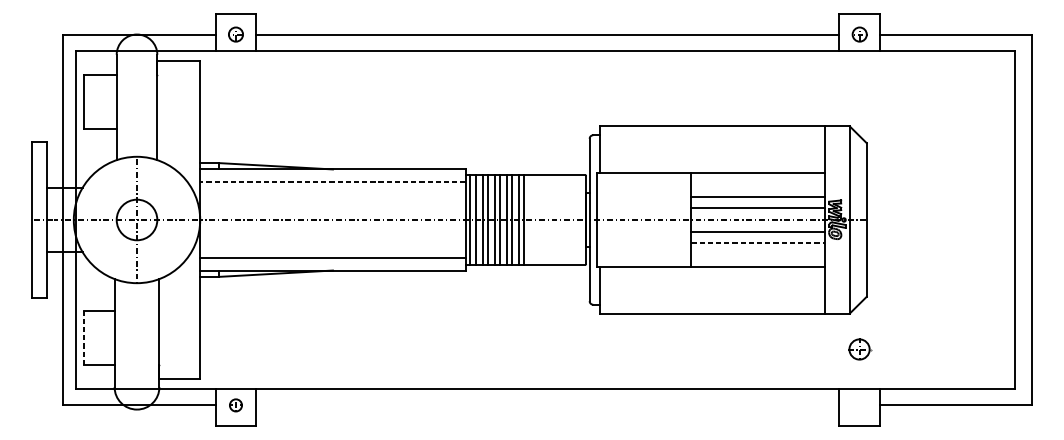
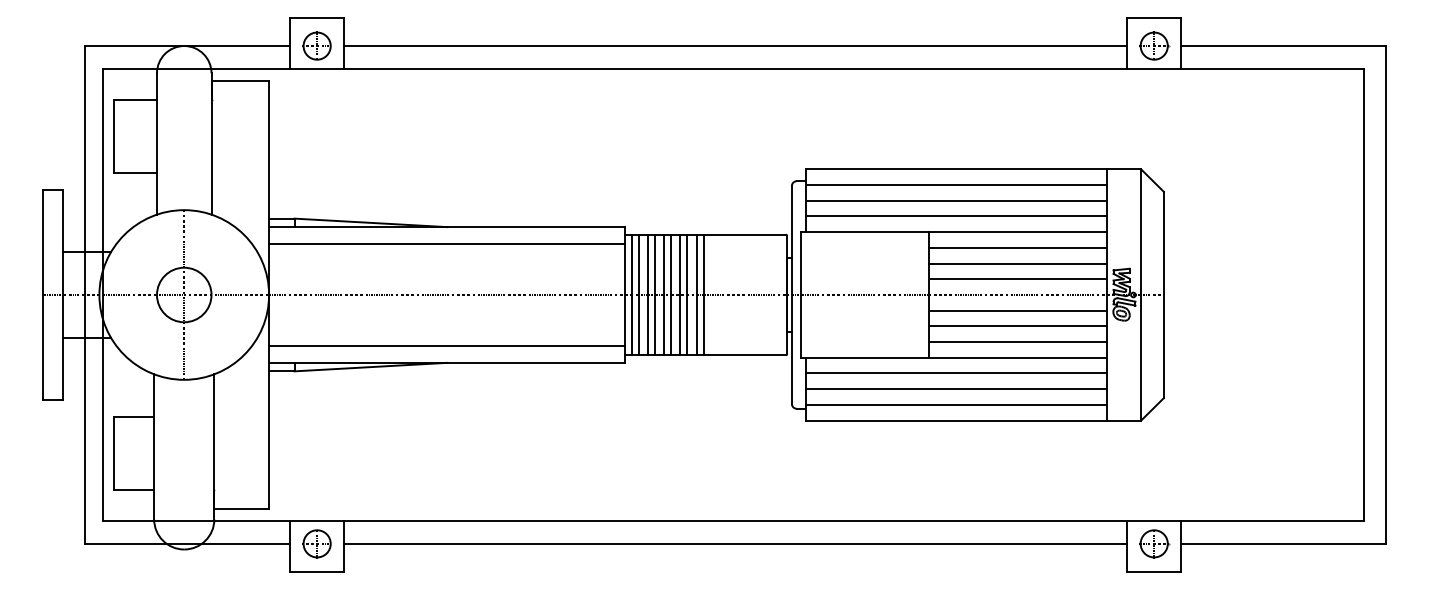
part: (235, 34) -> (316, 45), size x1.43
part: (859, 34) -> (1154, 45), size x1.43
line: (712, 138) -> (956, 185), added
line: (712, 149) -> (956, 200), added
line: (712, 161) -> (956, 216), added
line: (332, 182) -> (446, 244), dashed -> solid
line: (757, 184) -> (1017, 247), added
line: (758, 243) -> (1018, 326), dashed -> solid
line: (757, 255) -> (1017, 342), added
line: (712, 278) -> (956, 373), added
line: (712, 290) -> (956, 389), added
line: (712, 301) -> (956, 404), added
line: (84, 338) -> (113, 453), dashed -> solid
part: (859, 349) -> (1154, 543), moved
part: (235, 405) -> (316, 543), size x1.67
line: (547, 405) -> (735, 543), added

